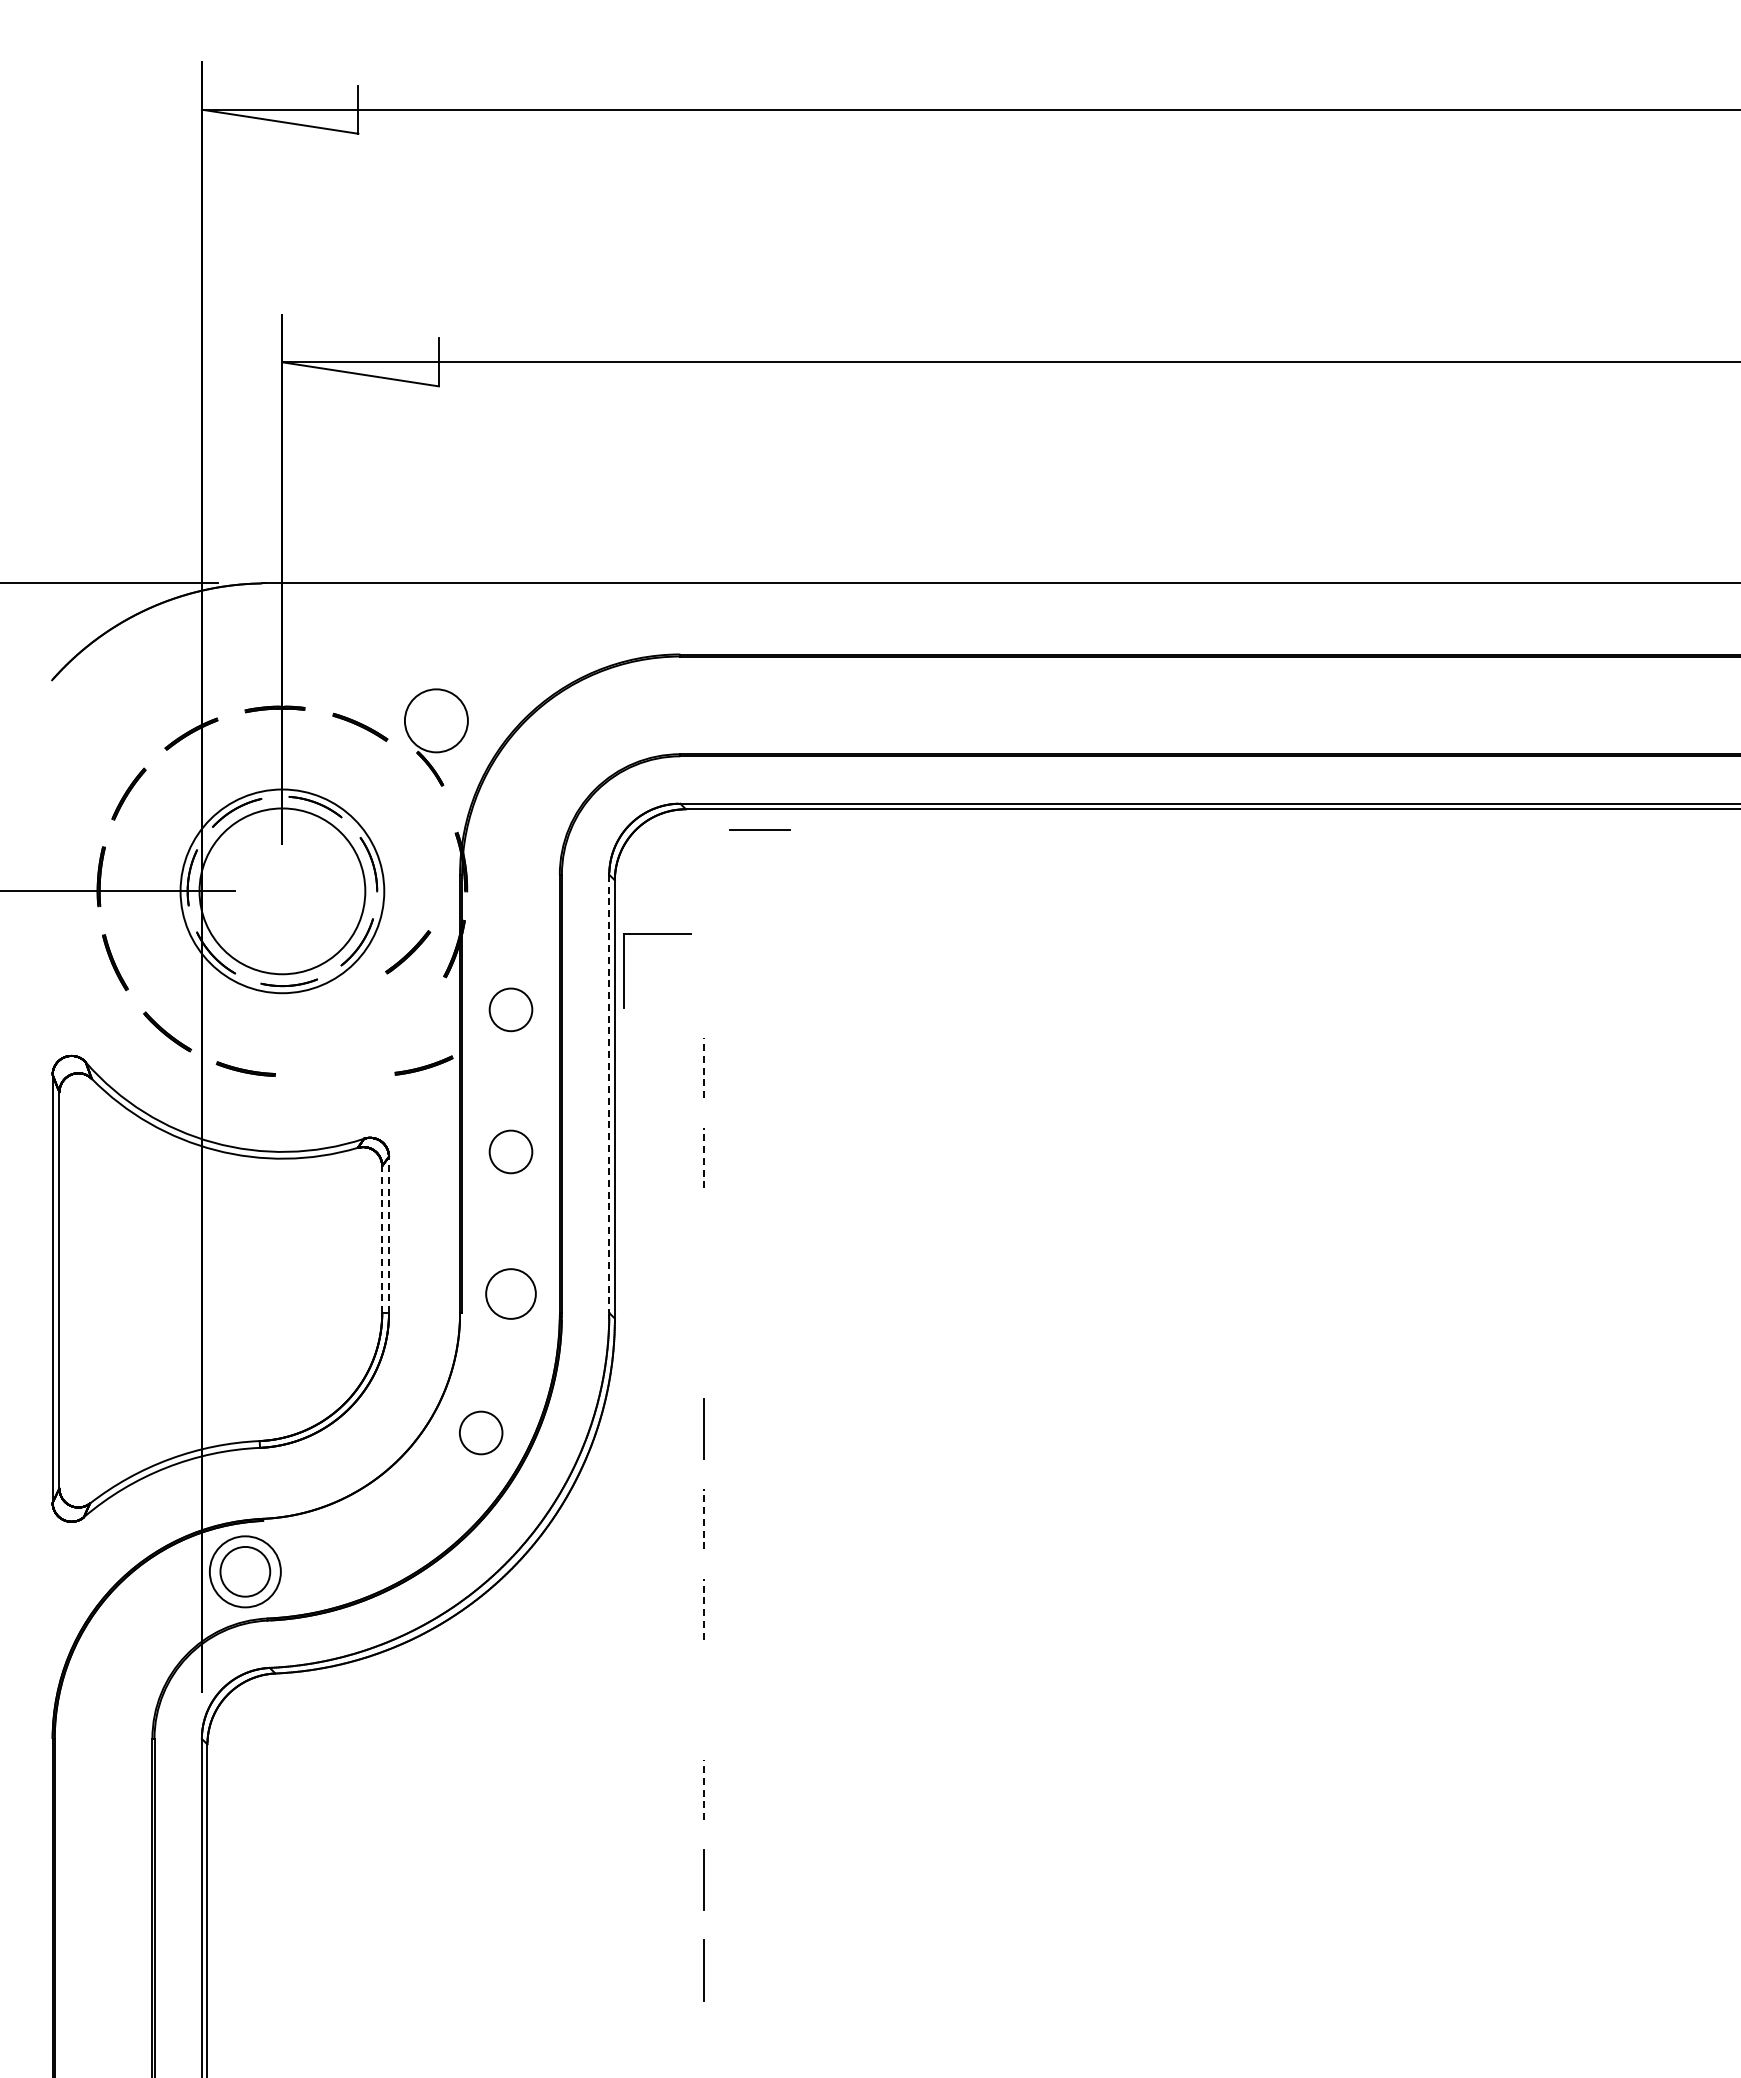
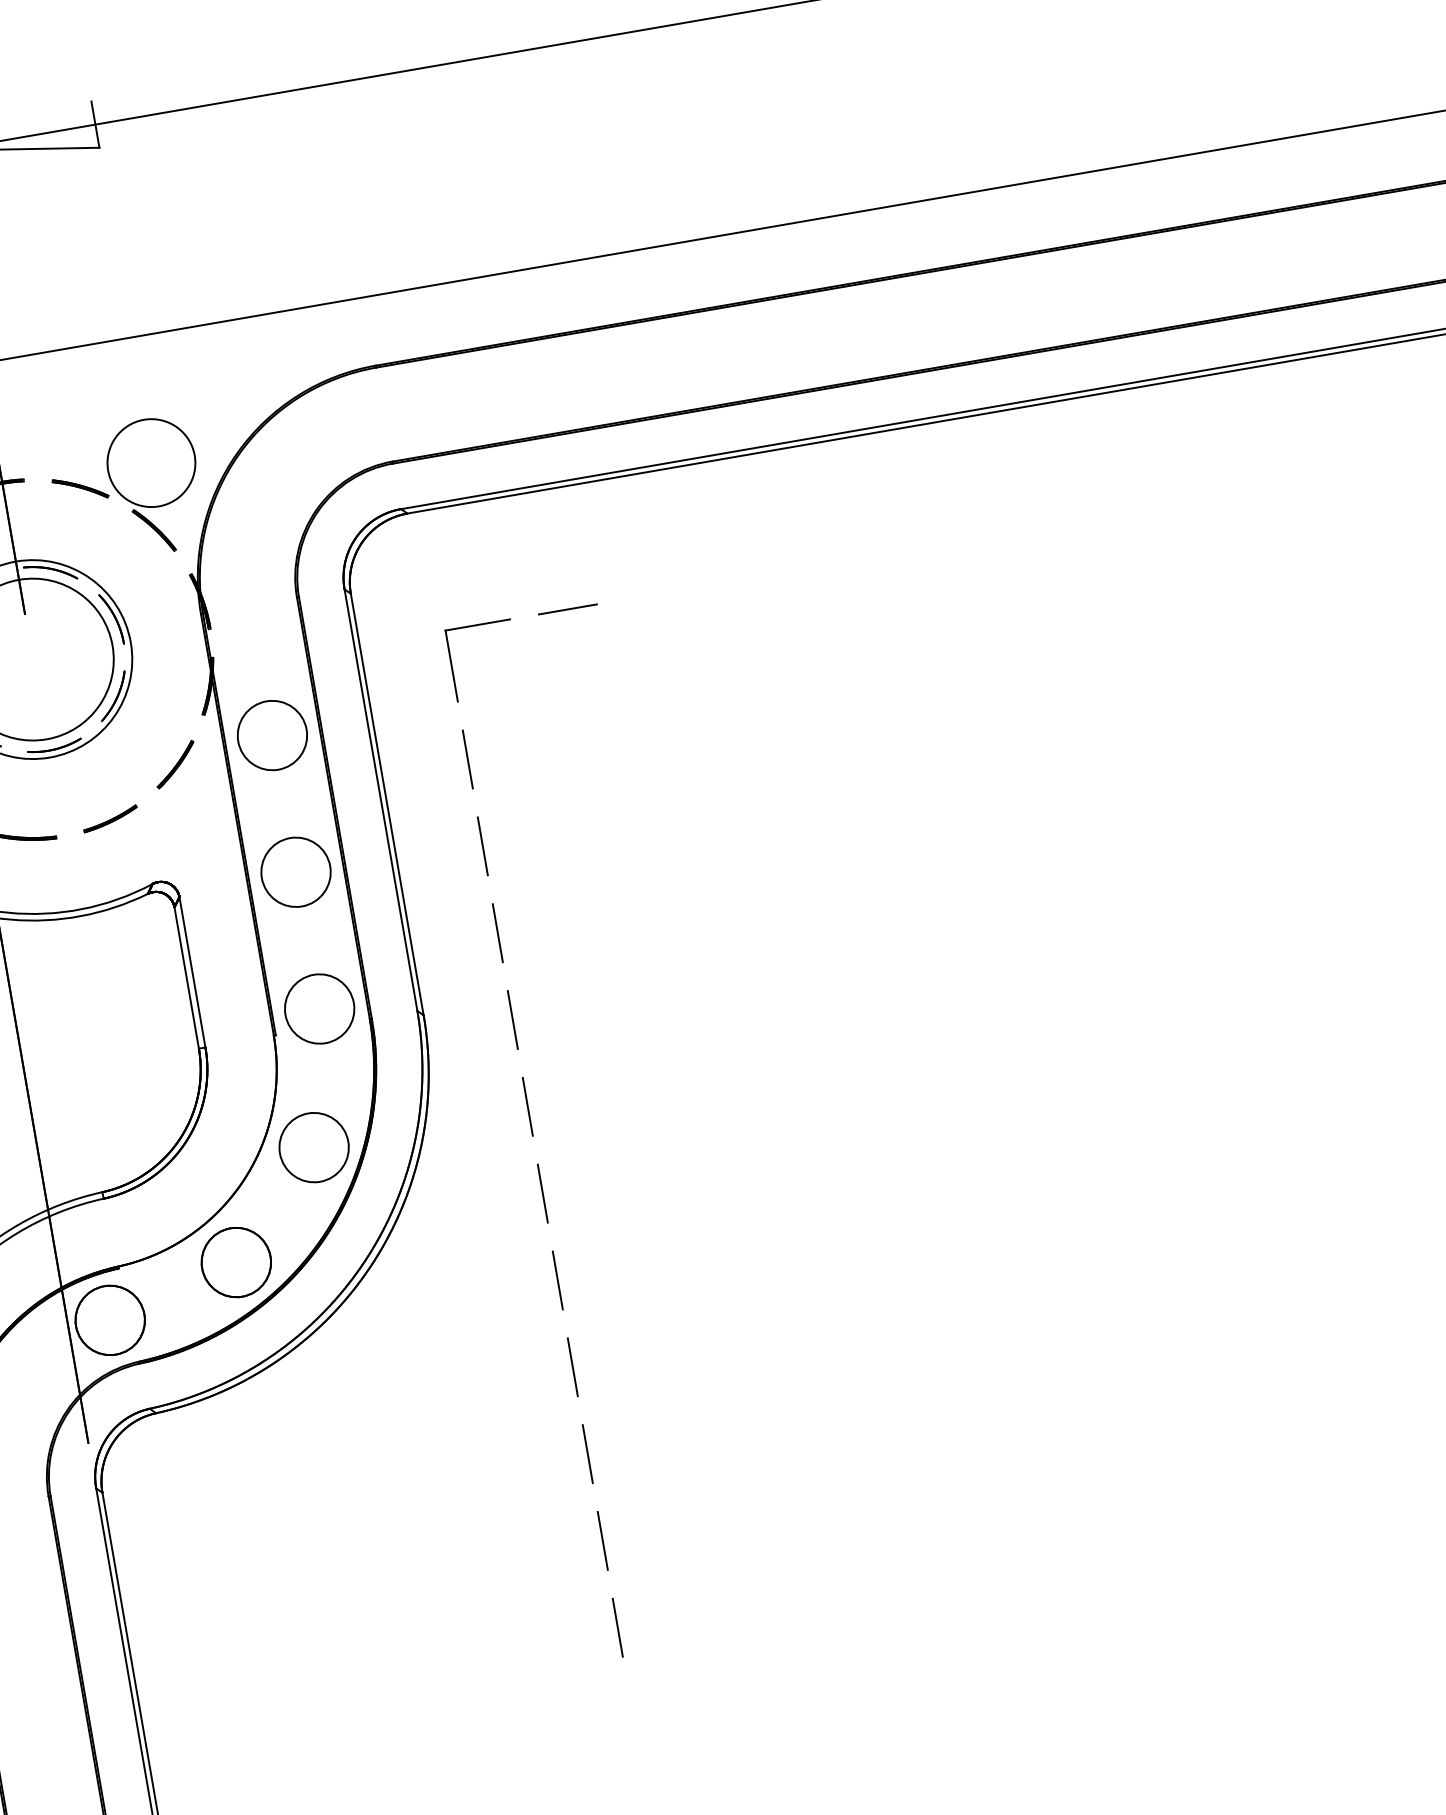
part: (436, 737) -> (155, 485), size x1.43
line: (759, 829) -> (567, 609), moved
part: (408, 952) -> (175, 764), moved
part: (624, 970) -> (452, 665), moved
circle: (510, 1009) -> (271, 735), size x1.67
part: (423, 1065) -> (109, 818), moved
line: (704, 1067) -> (468, 758), dashed -> solid
line: (609, 1094) -> (381, 800), dashed -> solid
circle: (510, 1151) -> (295, 871), size x1.67
line: (704, 1157) -> (483, 845), dashed -> solid
line: (389, 1234) -> (192, 971), dashed -> solid
line: (382, 1239) -> (186, 977), dashed -> solid
line: (704, 1248) -> (498, 933), added
circle: (510, 1293) -> (319, 1008), size x1.43
line: (703, 1338) -> (512, 1019), added
circle: (480, 1432) -> (313, 1147), size x1.67
line: (704, 1518) -> (543, 1192), dashed -> solid
circle: (382, 1535) -> (236, 1262), added
circle: (244, 1571) -> (109, 1320), size x1.43
line: (704, 1609) -> (558, 1280), dashed -> solid
line: (703, 1699) -> (572, 1367), added
line: (704, 1789) -> (588, 1453), dashed -> solid

